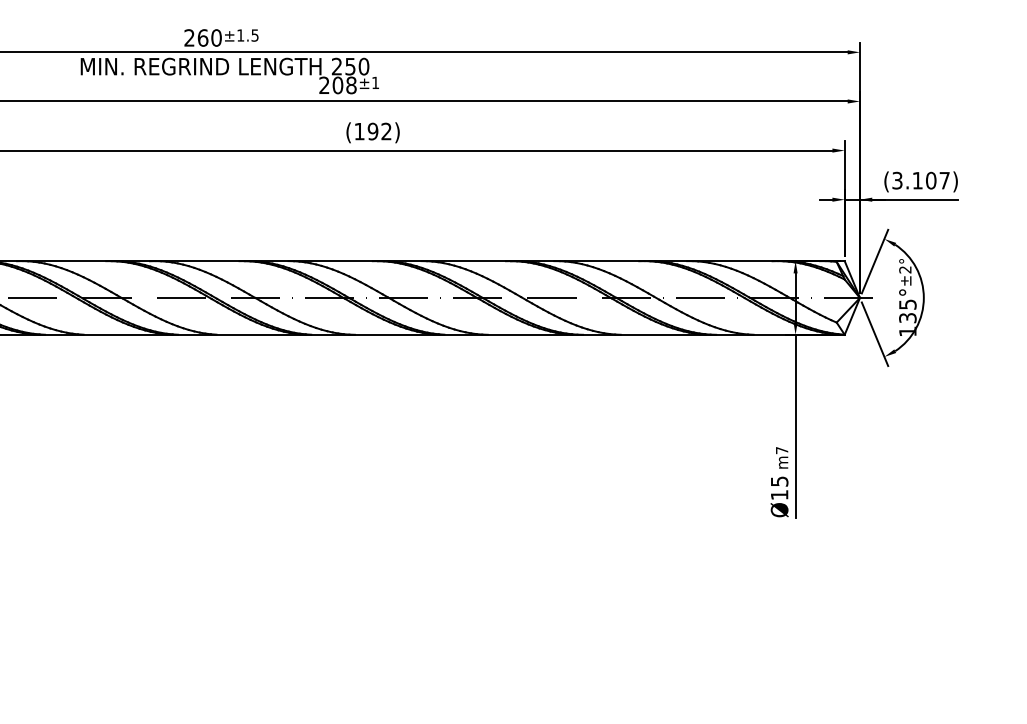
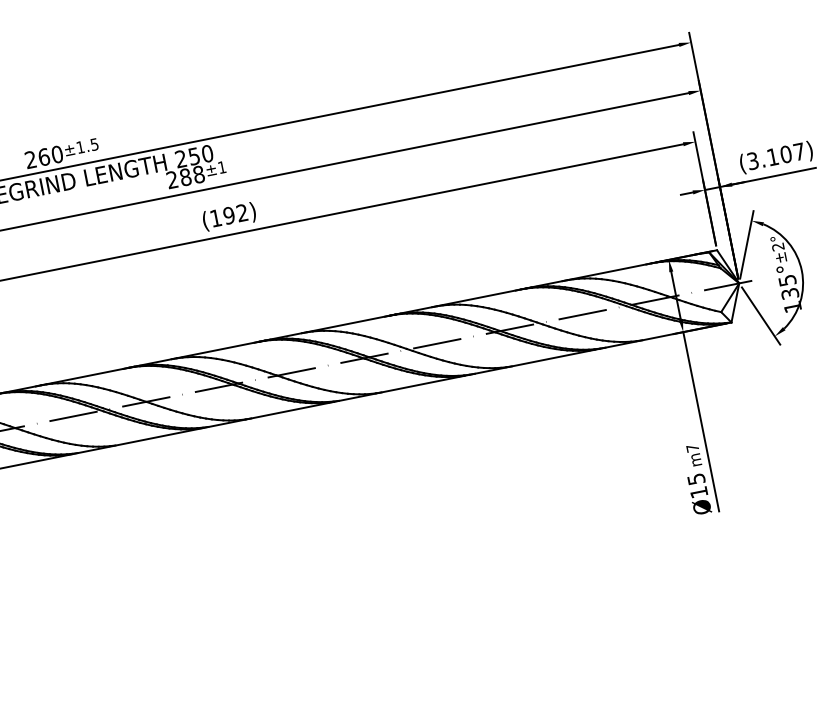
text: (337, 85) -> (185, 177), 208 -> 288

